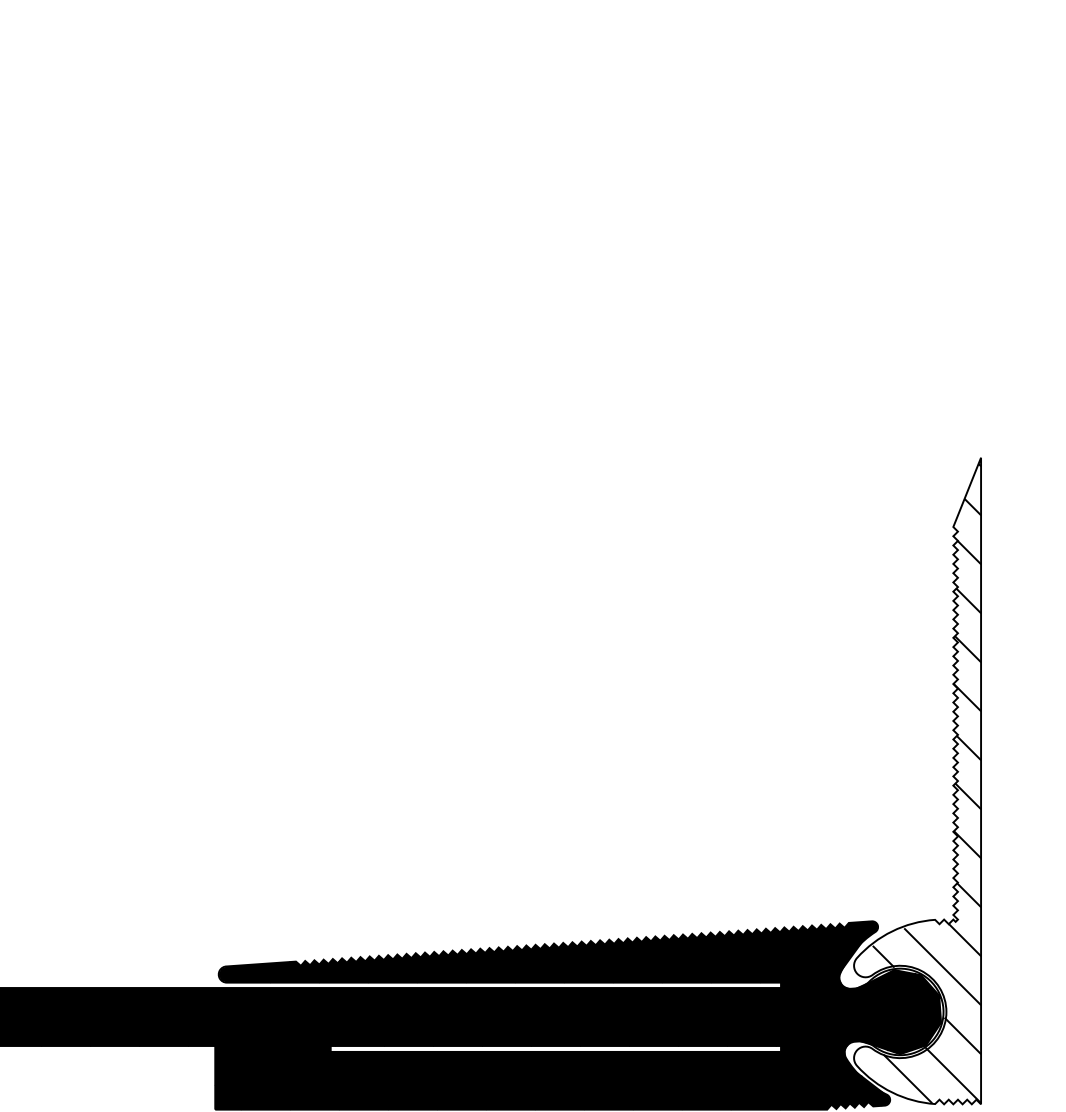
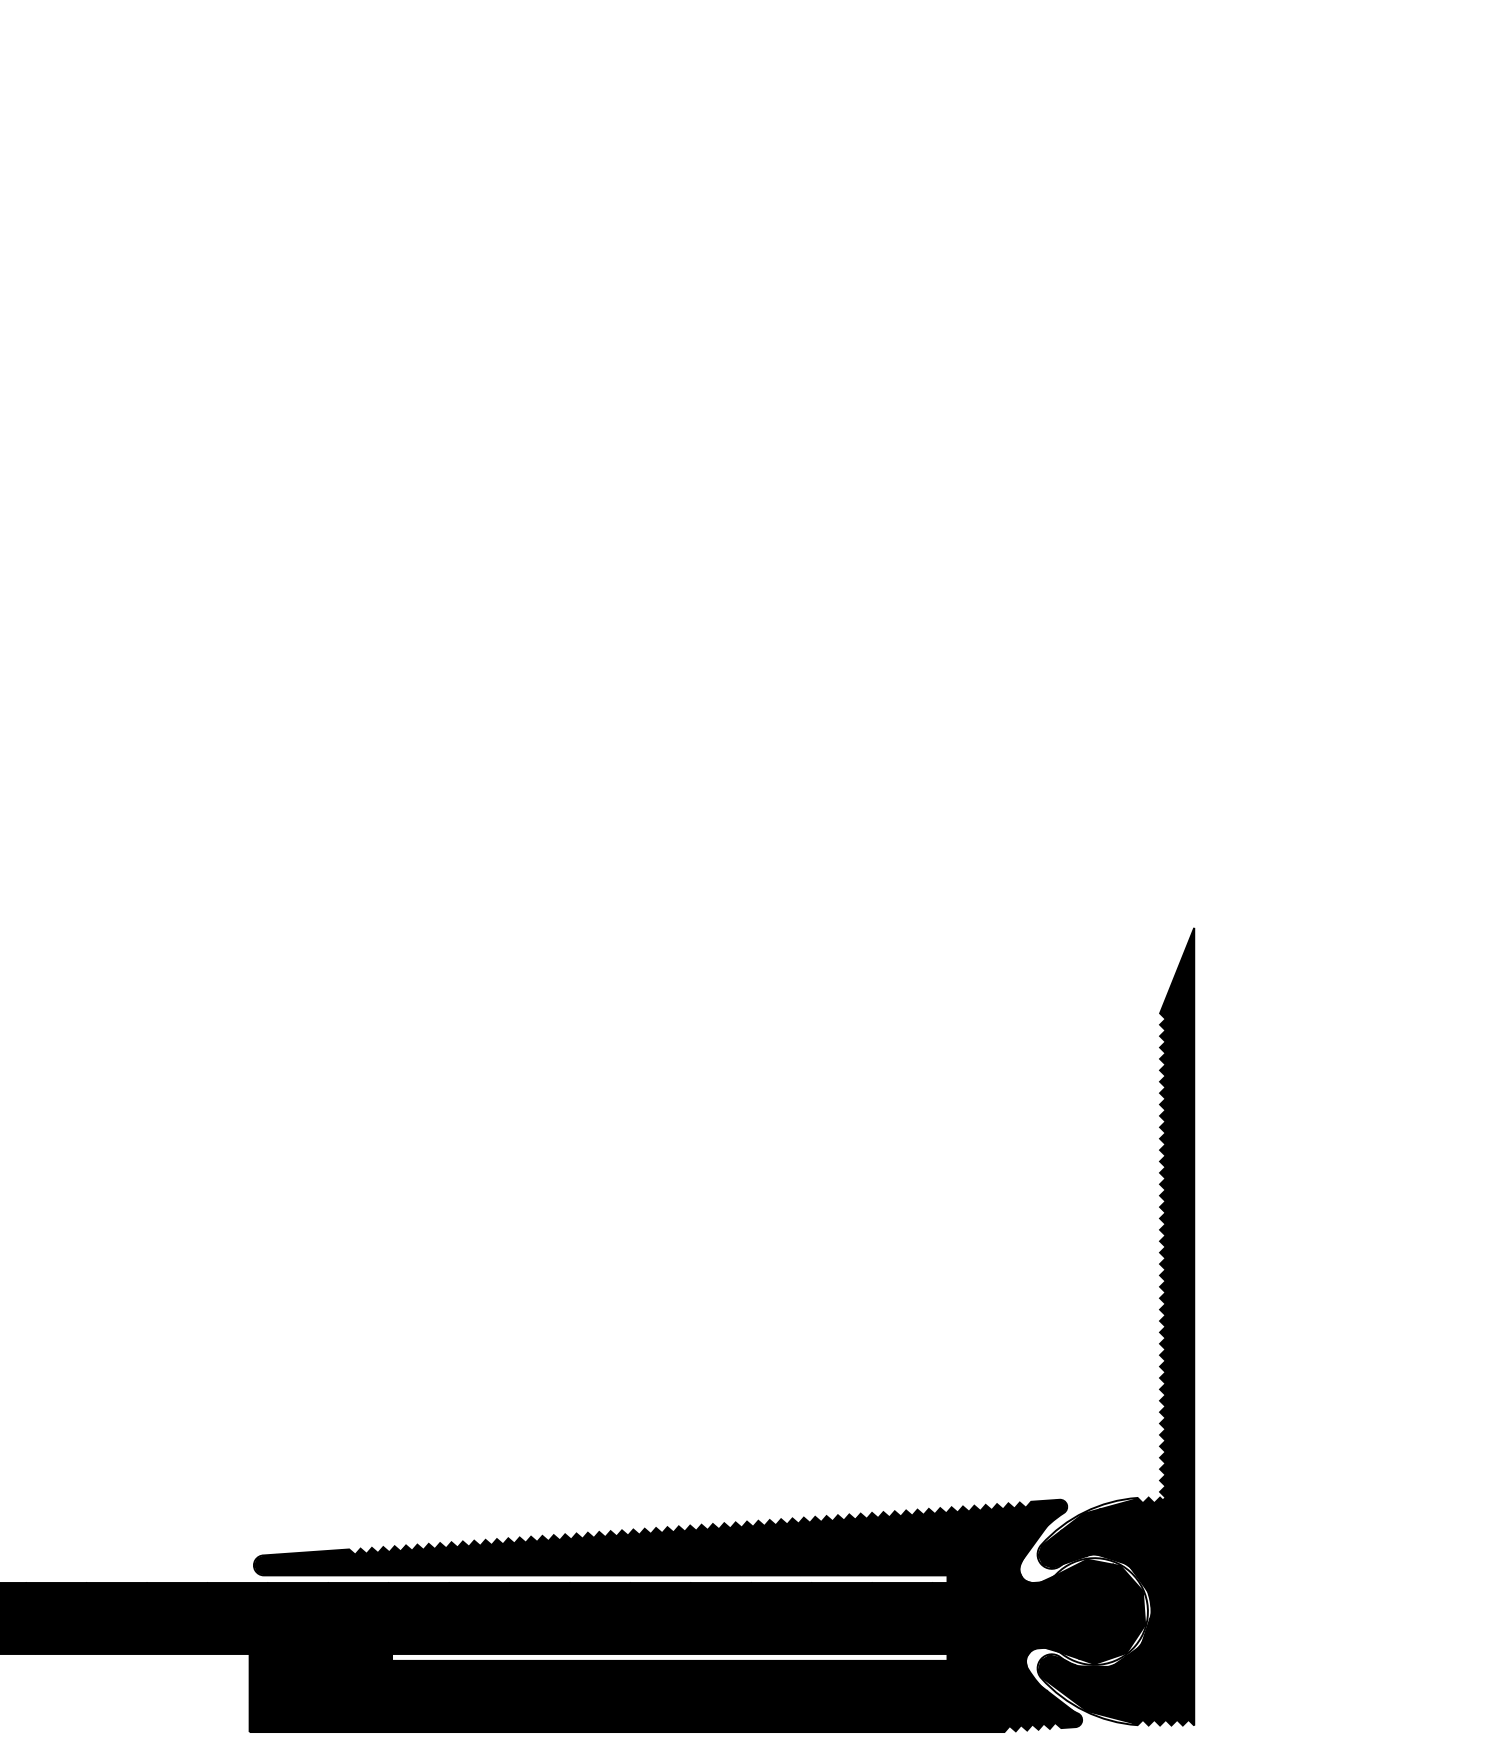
fill: (917, 780) -> (1115, 1326), added

